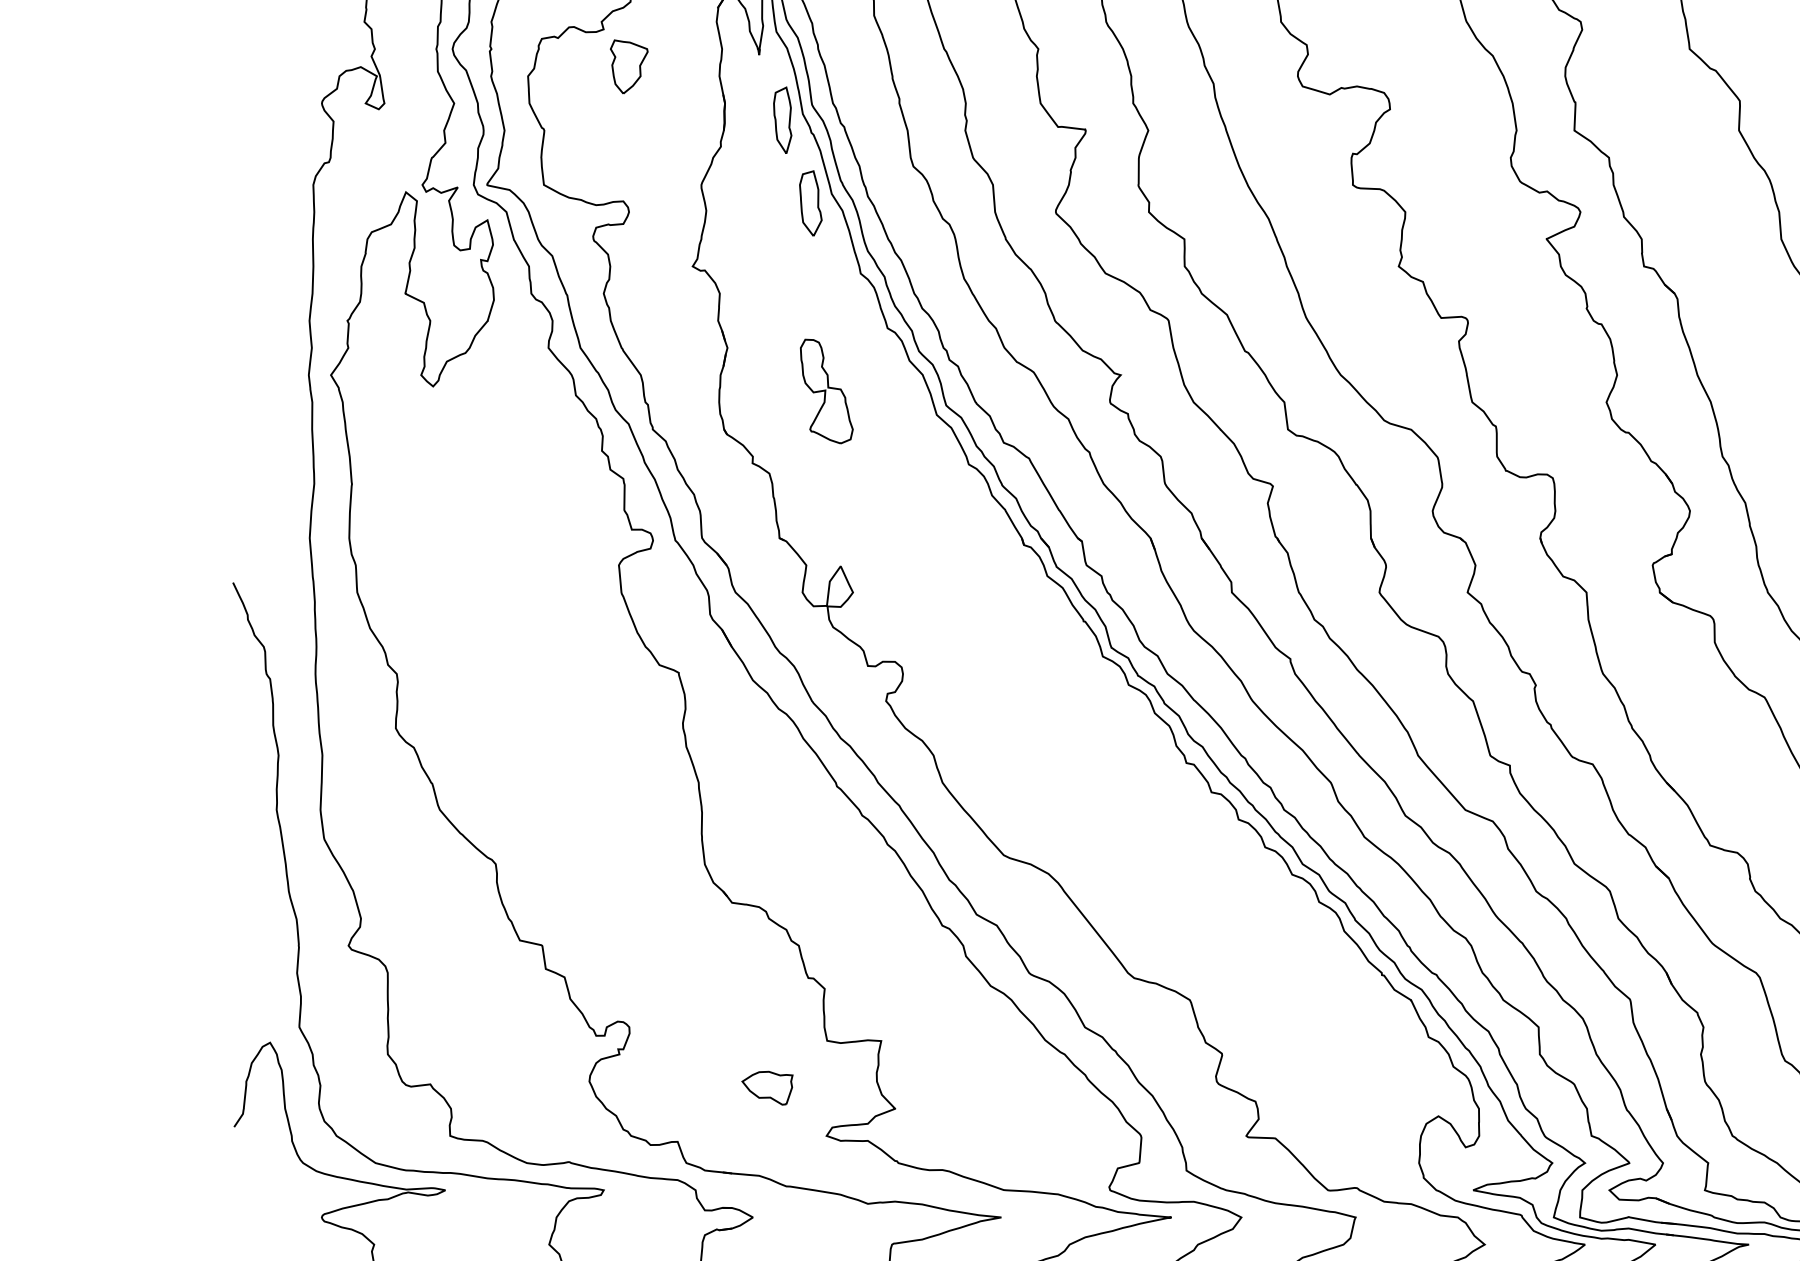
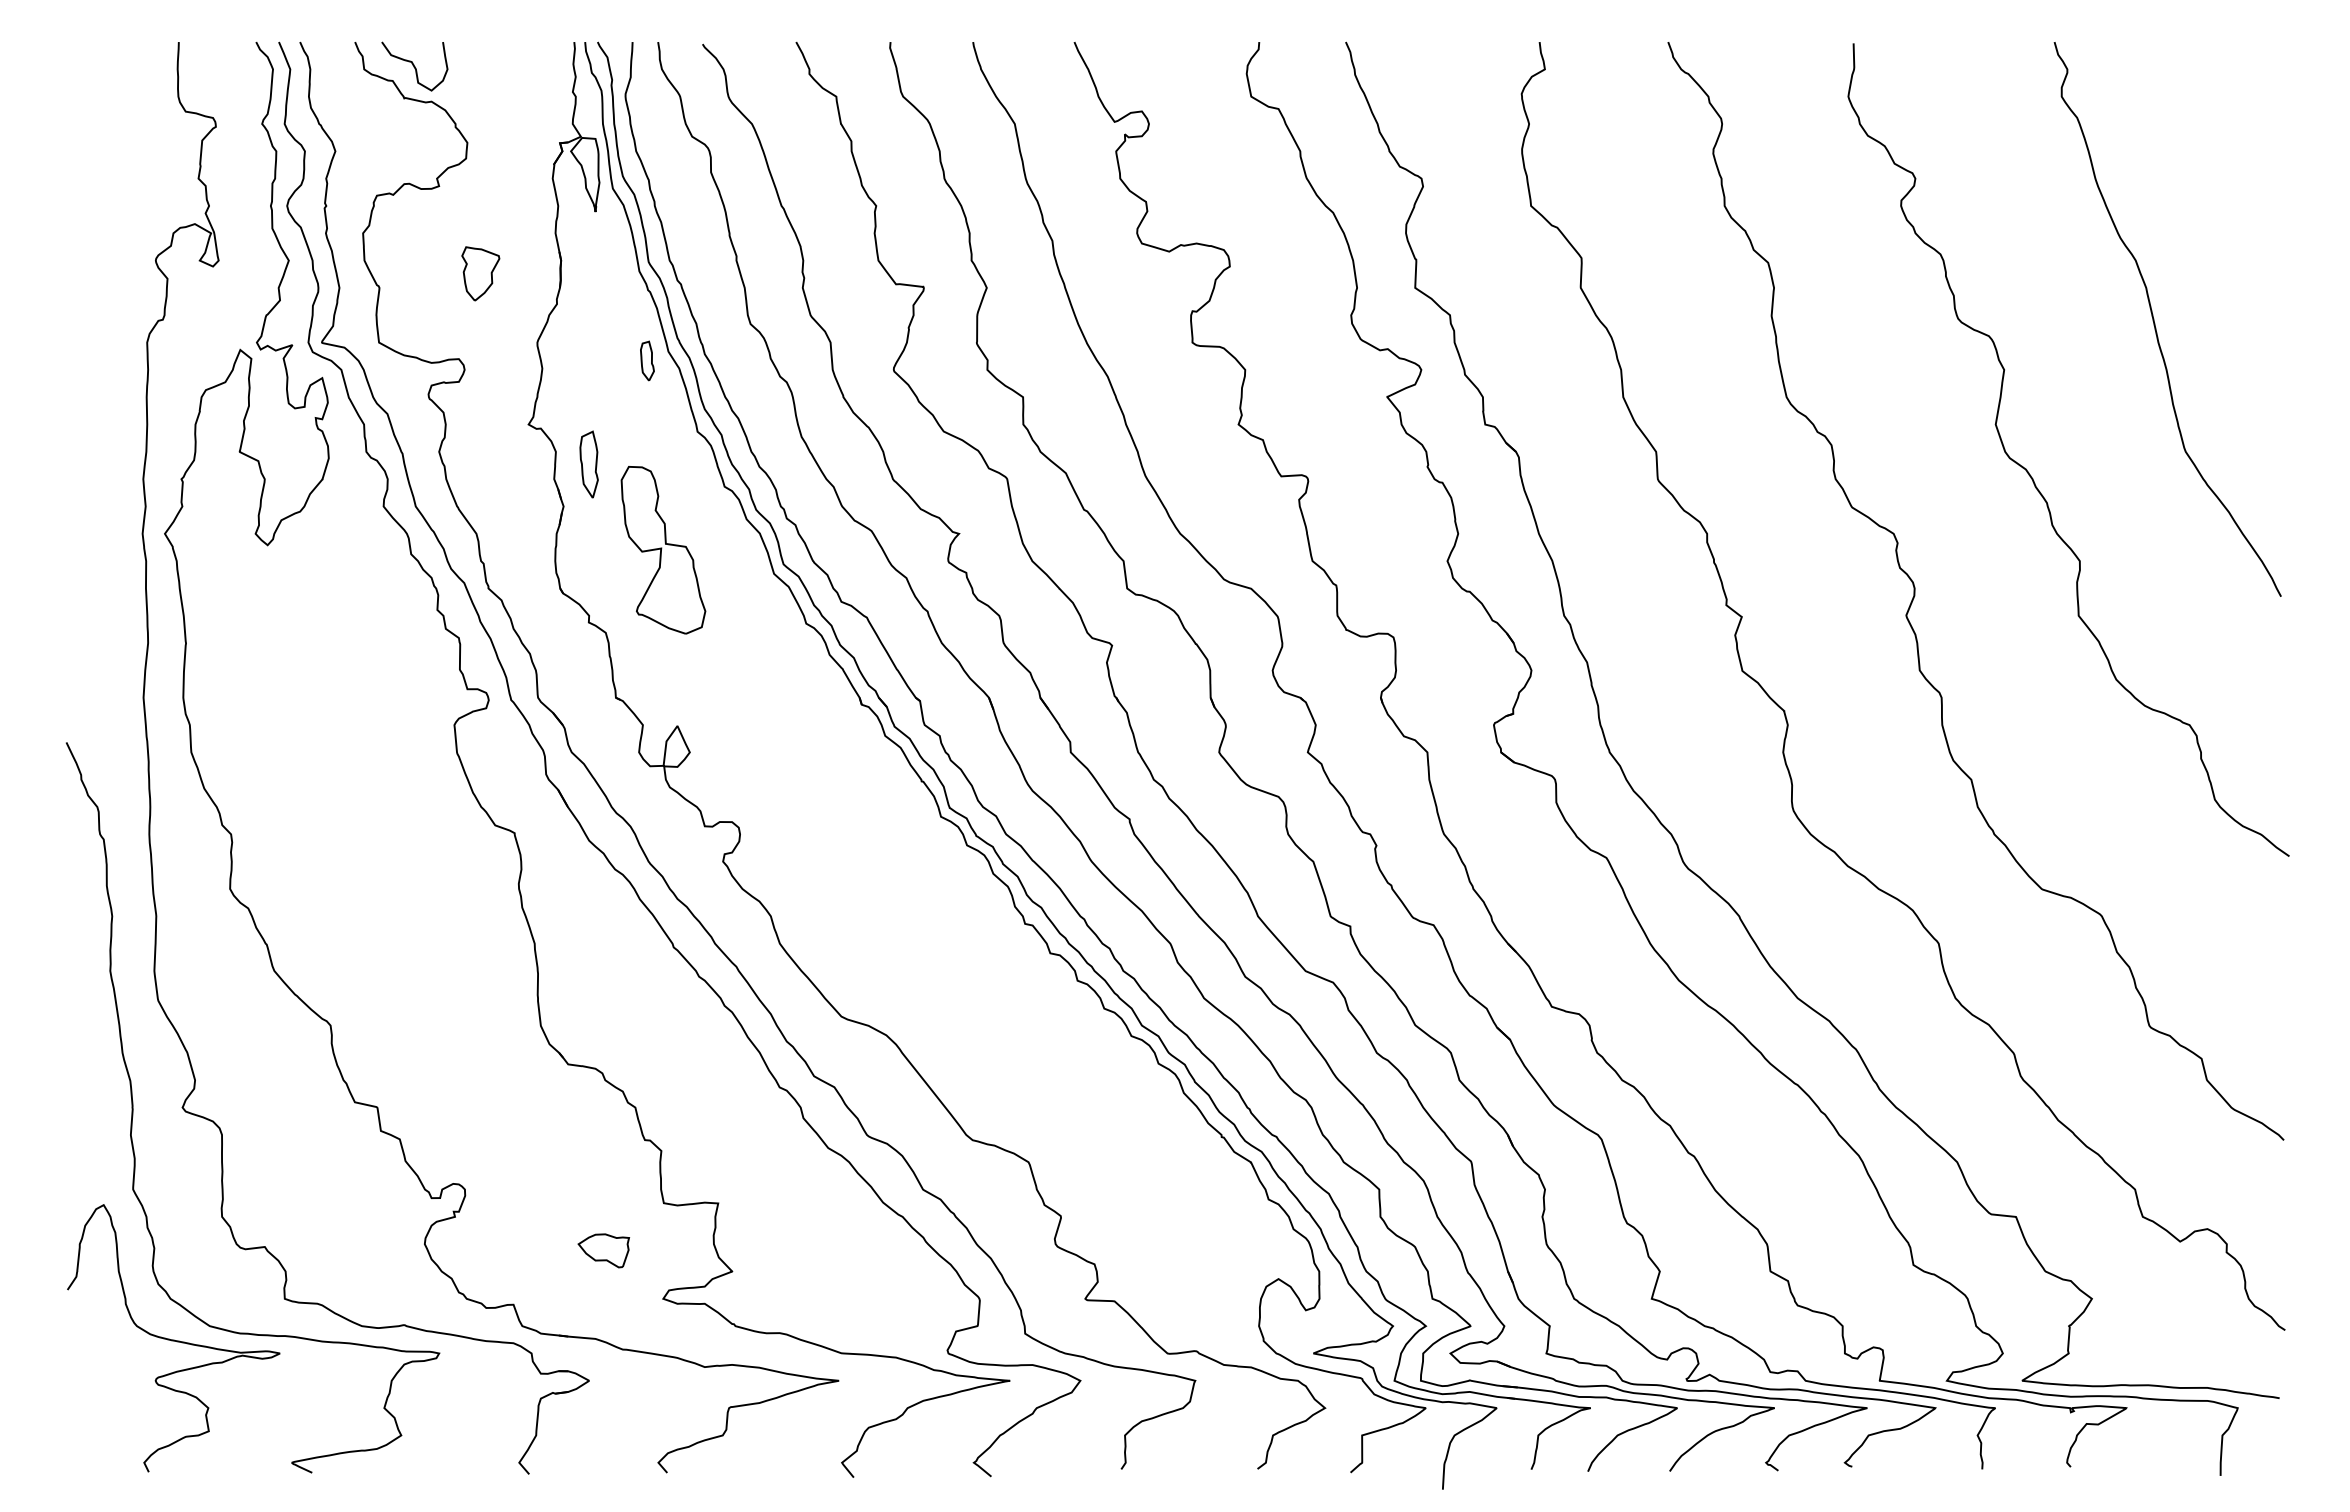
part: (628, 66) -> (480, 273), moved
part: (782, 120) -> (588, 464), moved
part: (810, 202) -> (647, 360), size x0.6
part: (826, 391) -> (663, 550), size x1.6

